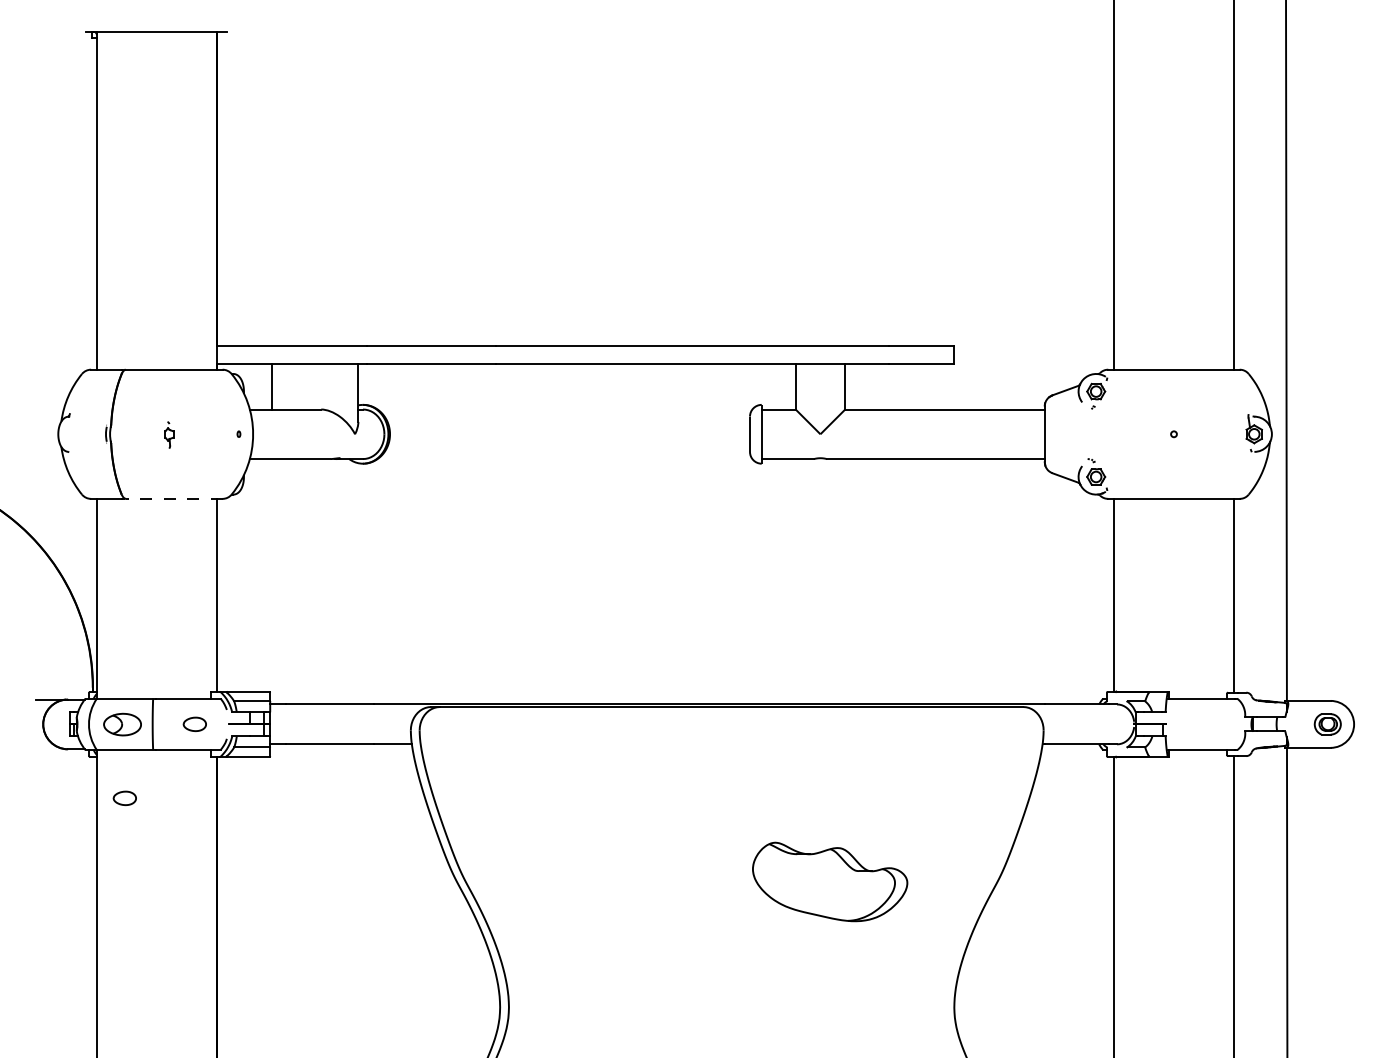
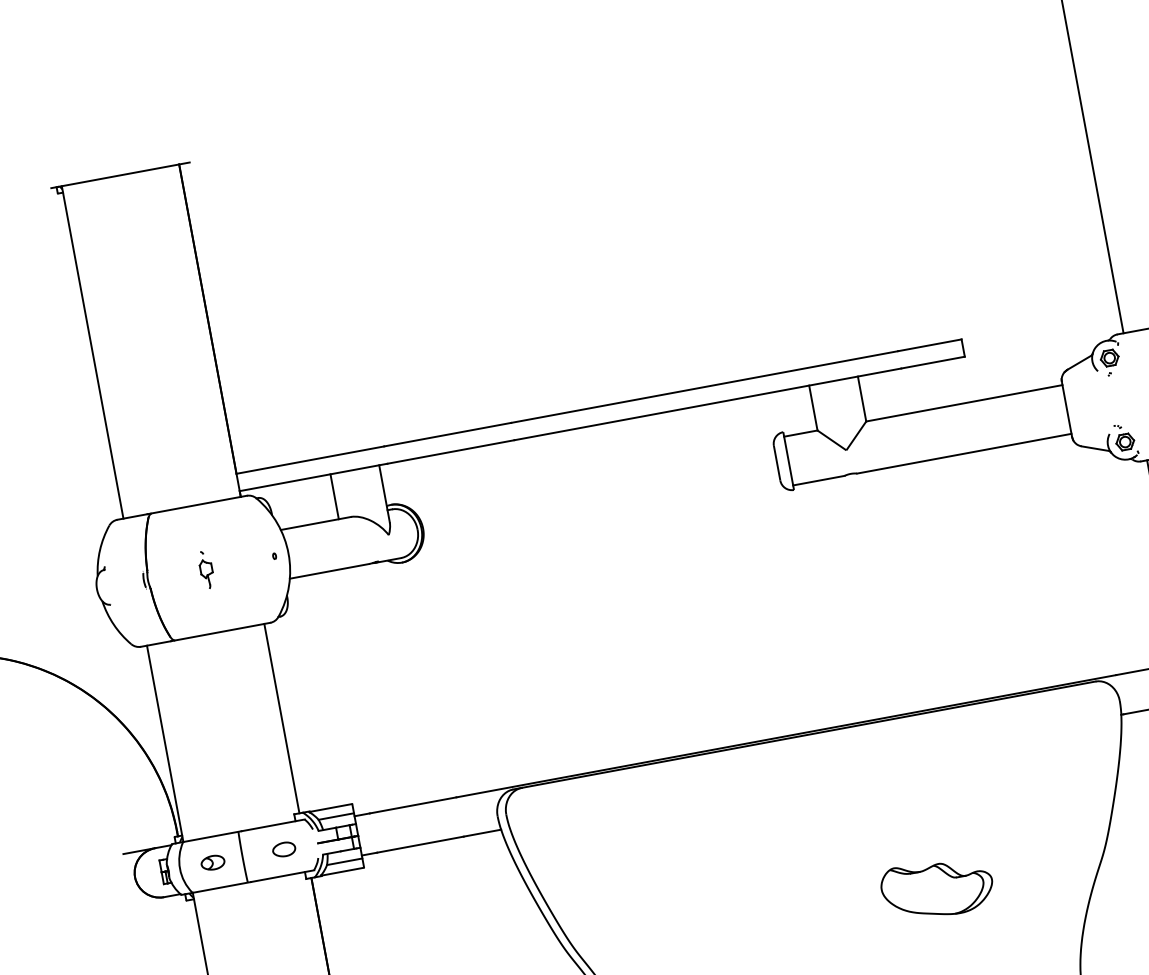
line: (271, 386) -> (334, 496), moved
part: (169, 434) -> (206, 569), size x1.43
line: (173, 498) -> (221, 631), dashed -> solid
part: (122, 723) -> (212, 861), size x0.62
part: (124, 797) -> (228, 934), removed
part: (830, 881) -> (937, 888), size x0.71

